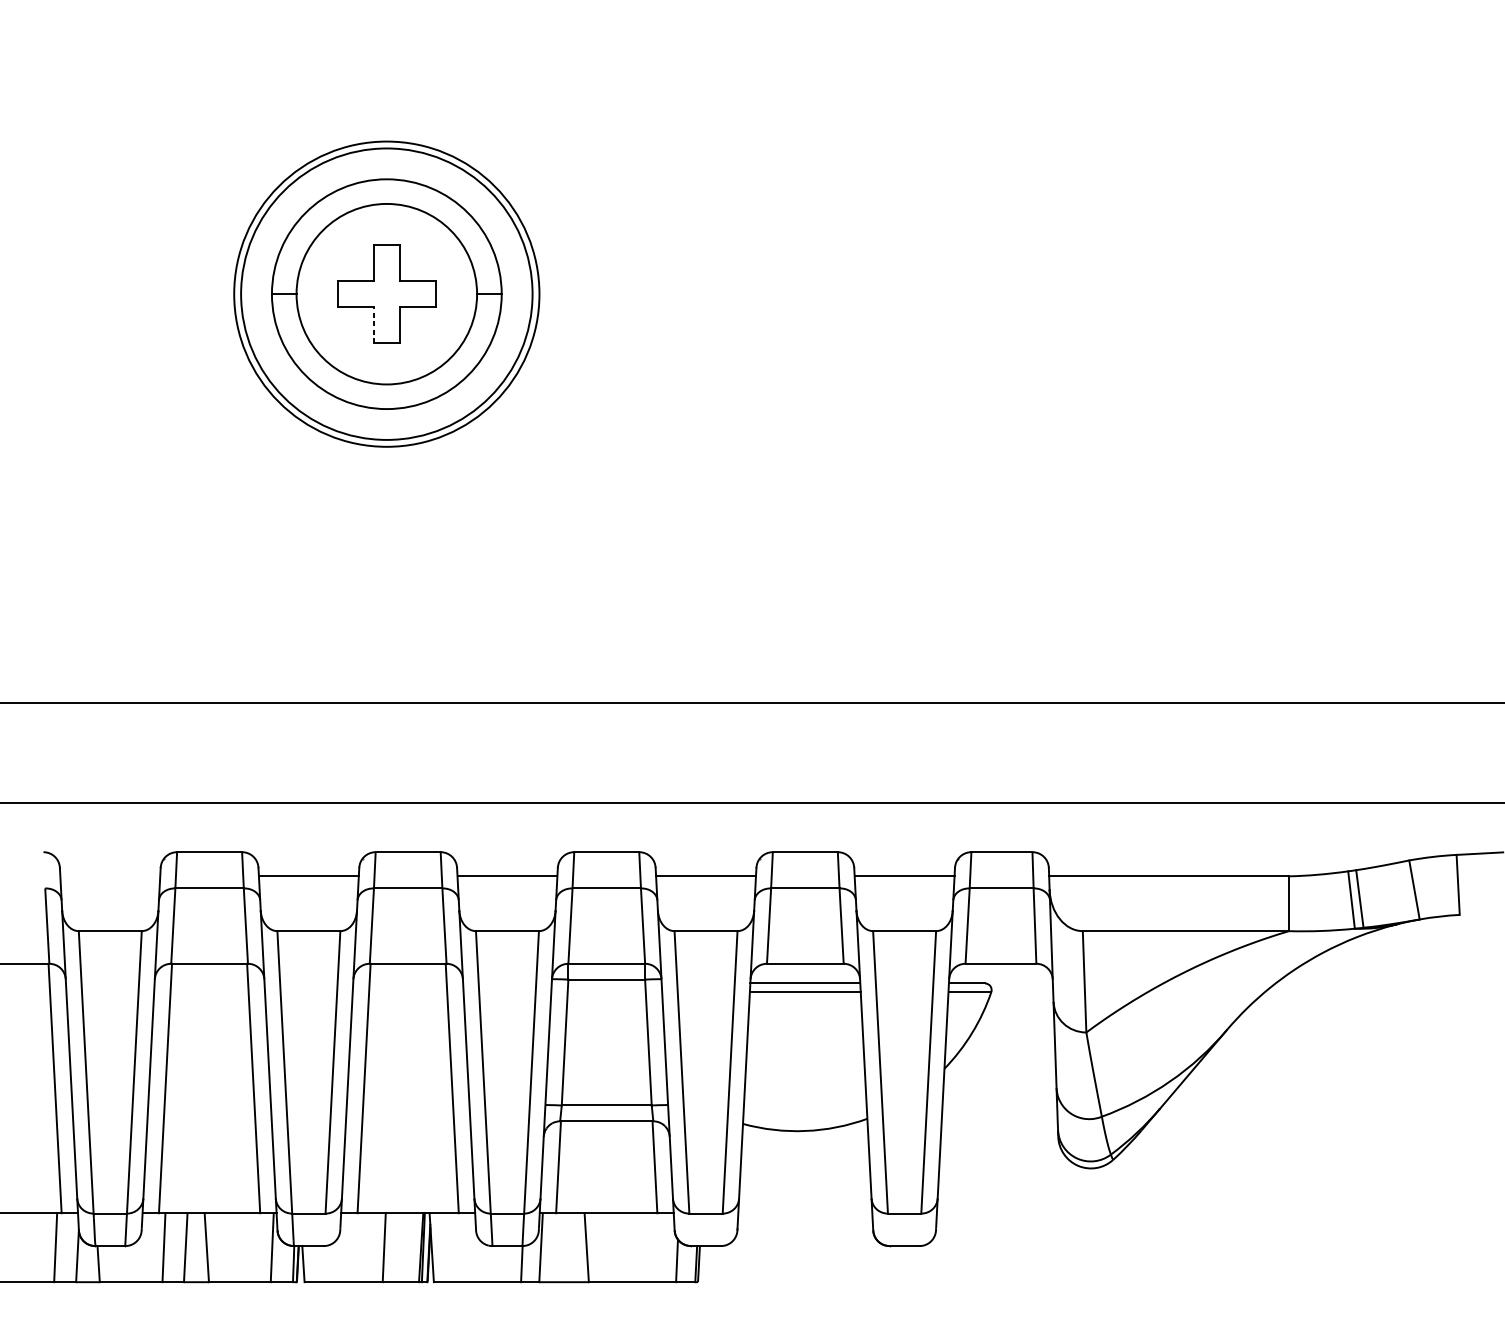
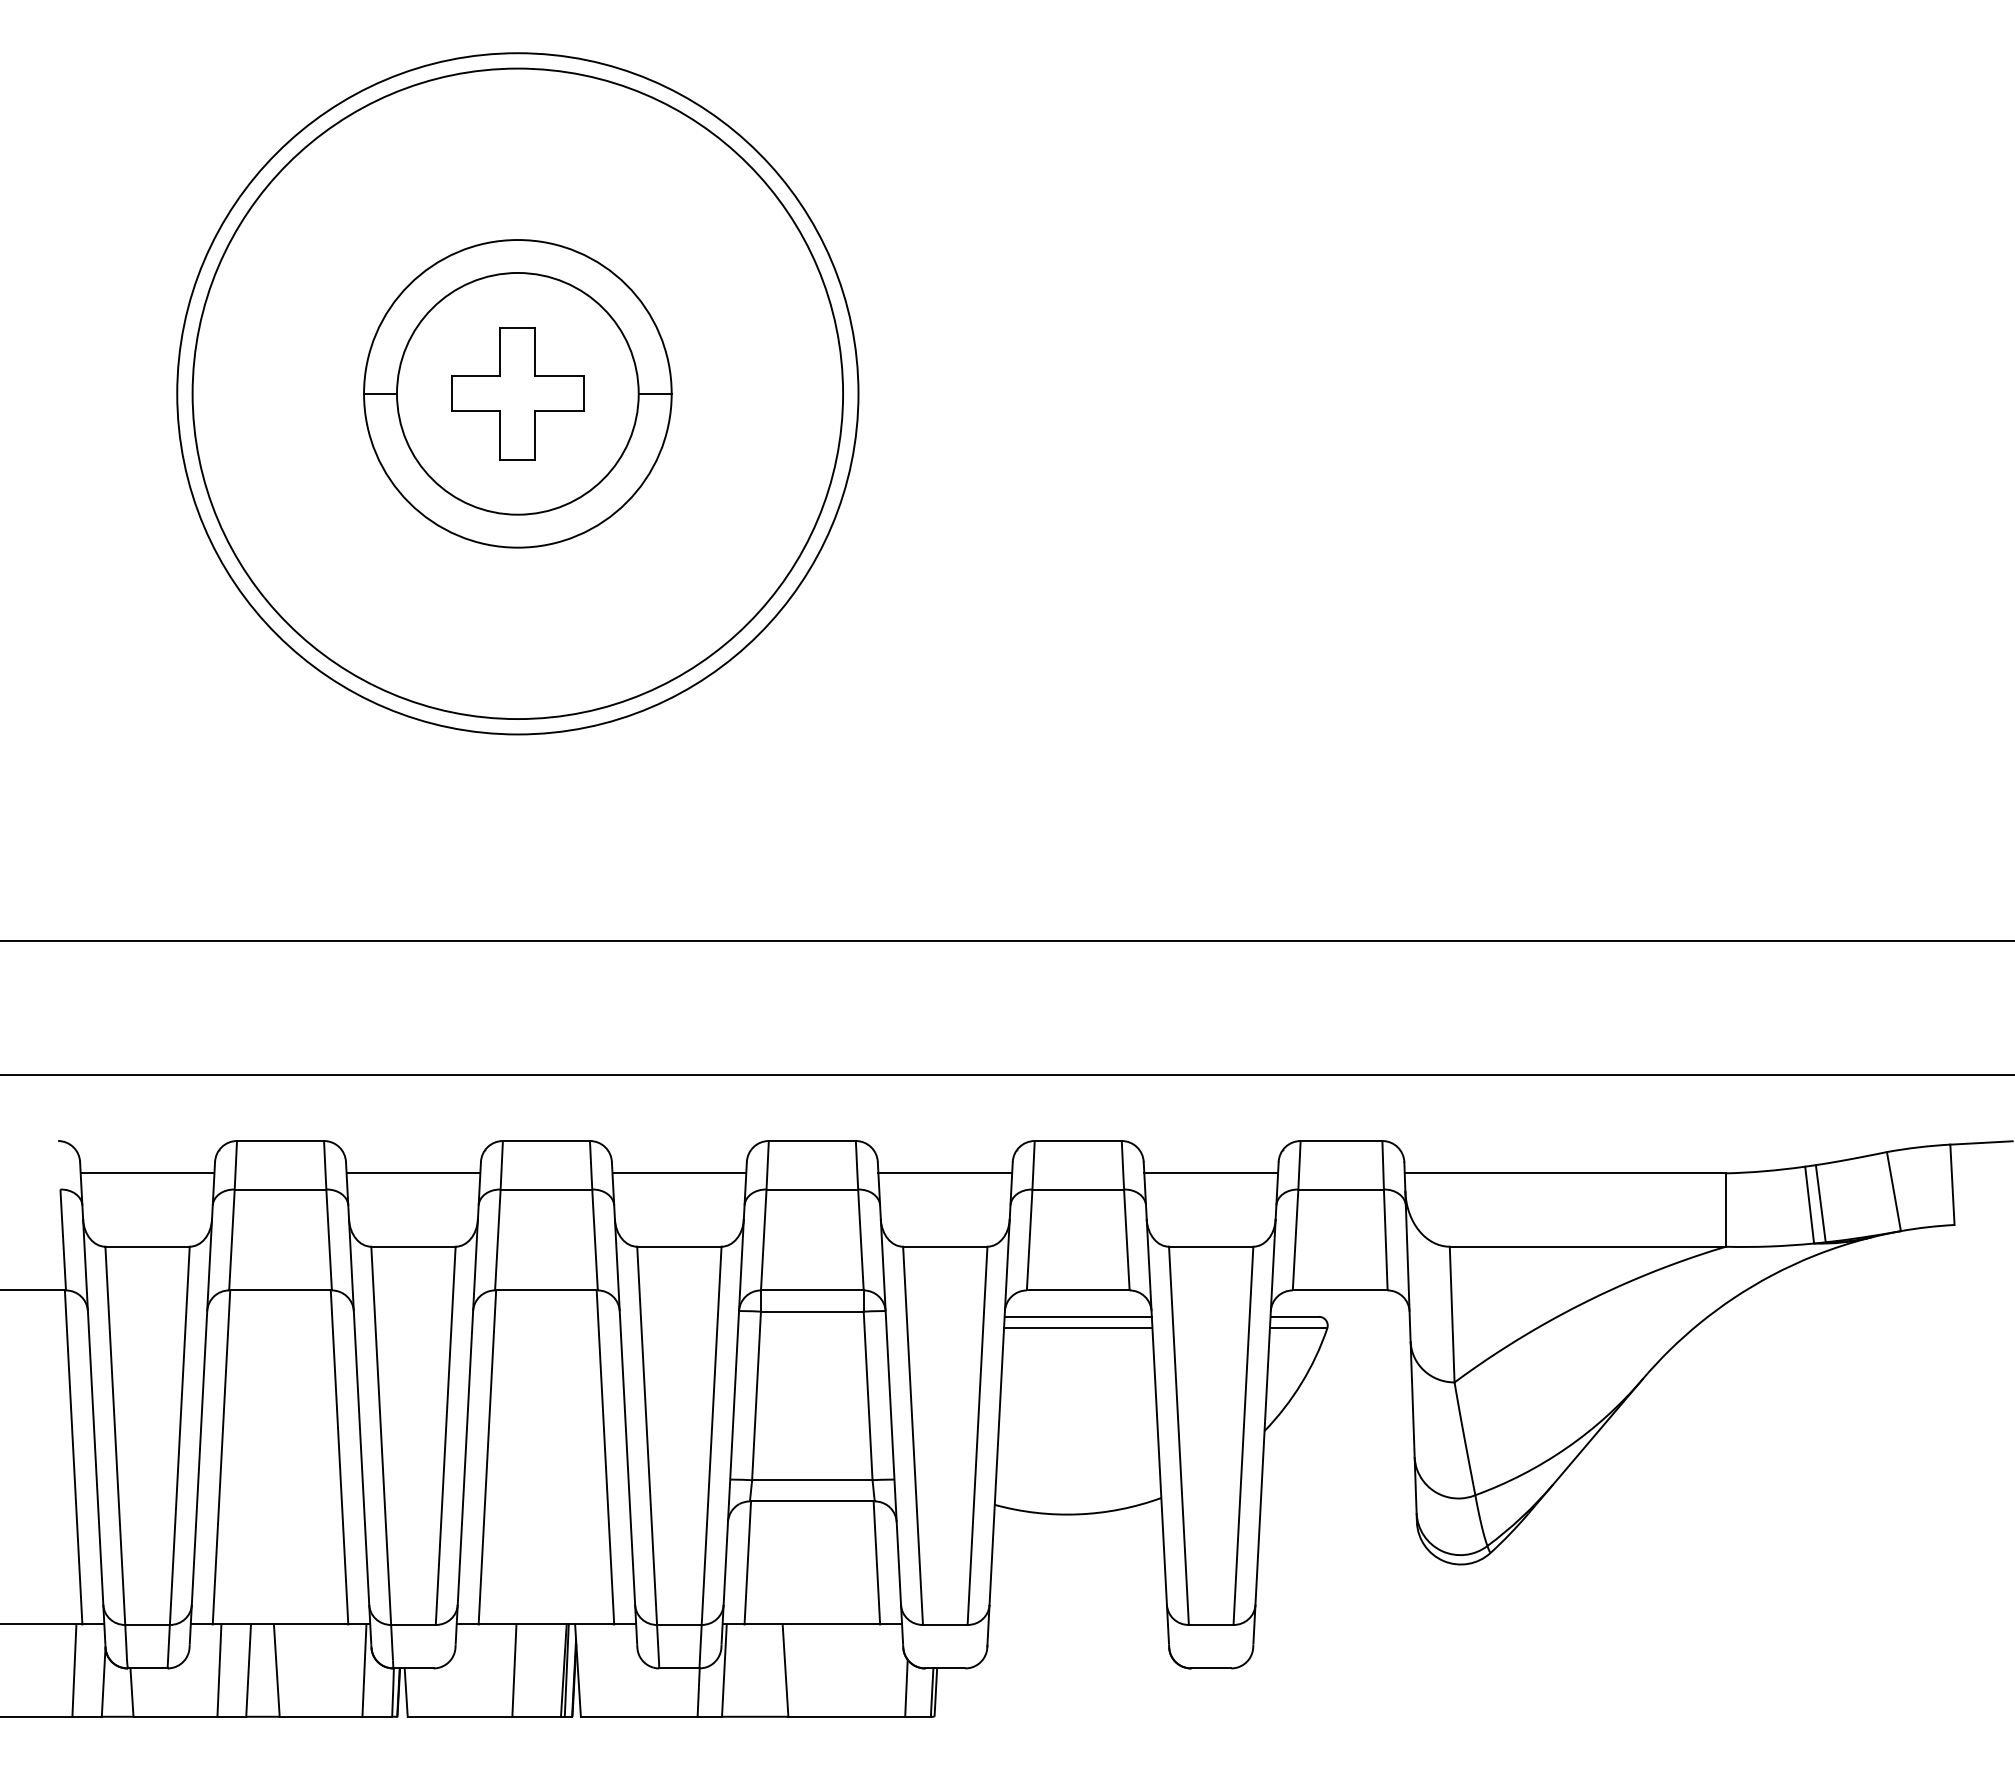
circle: (386, 293) -> (517, 393), size x1.67
circle: (386, 293) -> (517, 393), size x1.67
line: (373, 325) -> (500, 435), dashed -> solid
line: (110, 876) -> (147, 1173), added

